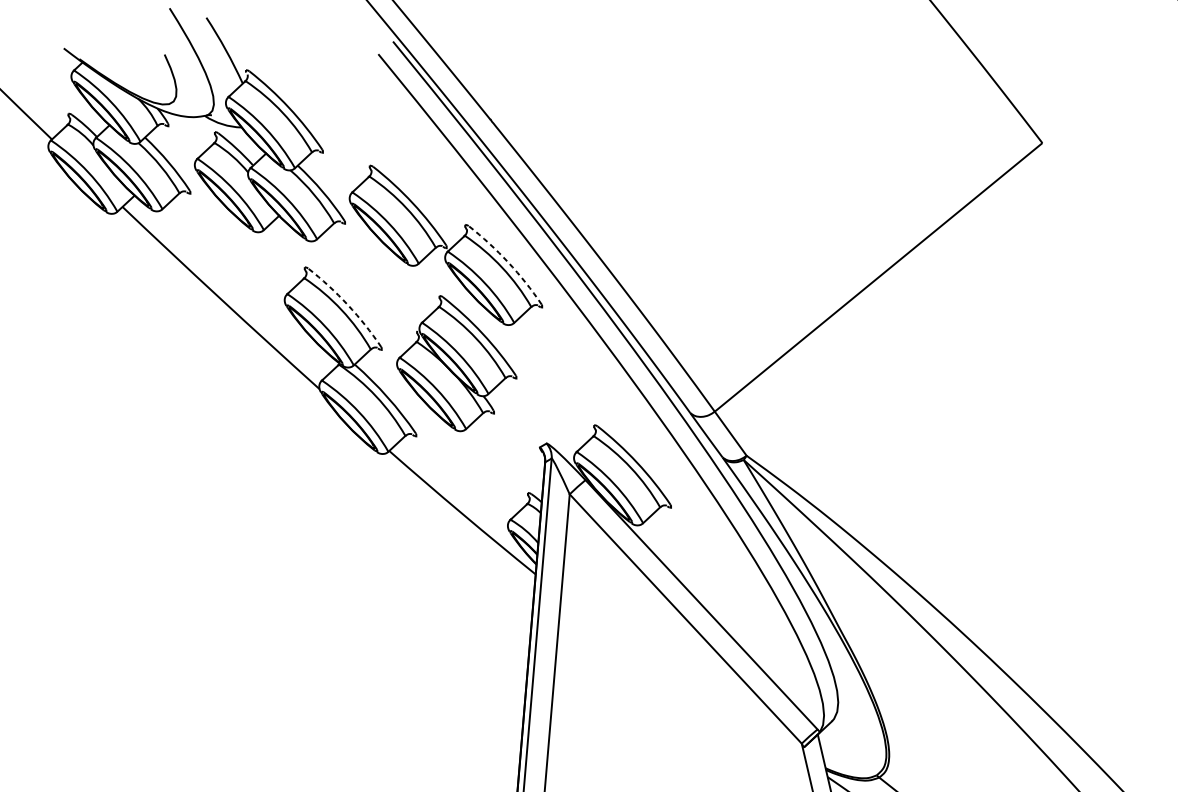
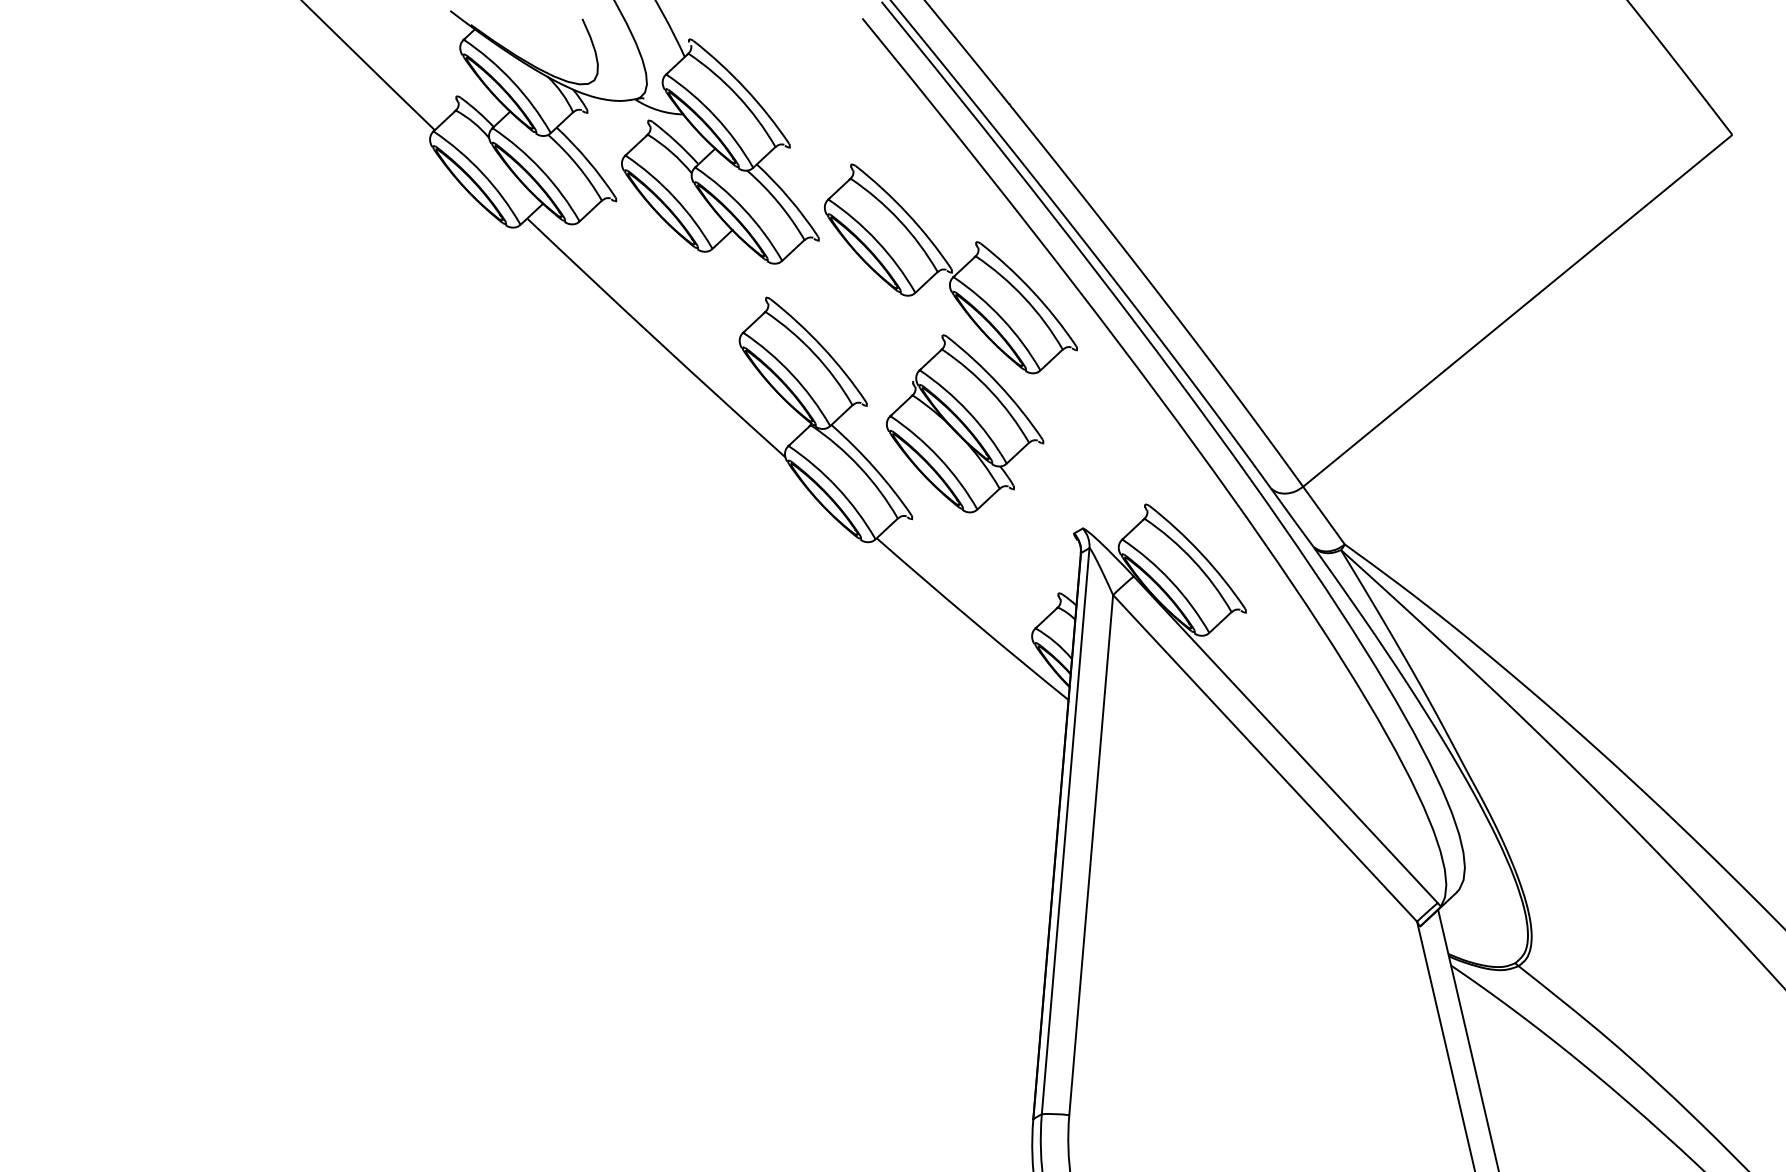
arc: (508, 262) -> (1032, 291), dashed -> solid
arc: (347, 304) -> (822, 346), dashed -> solid

